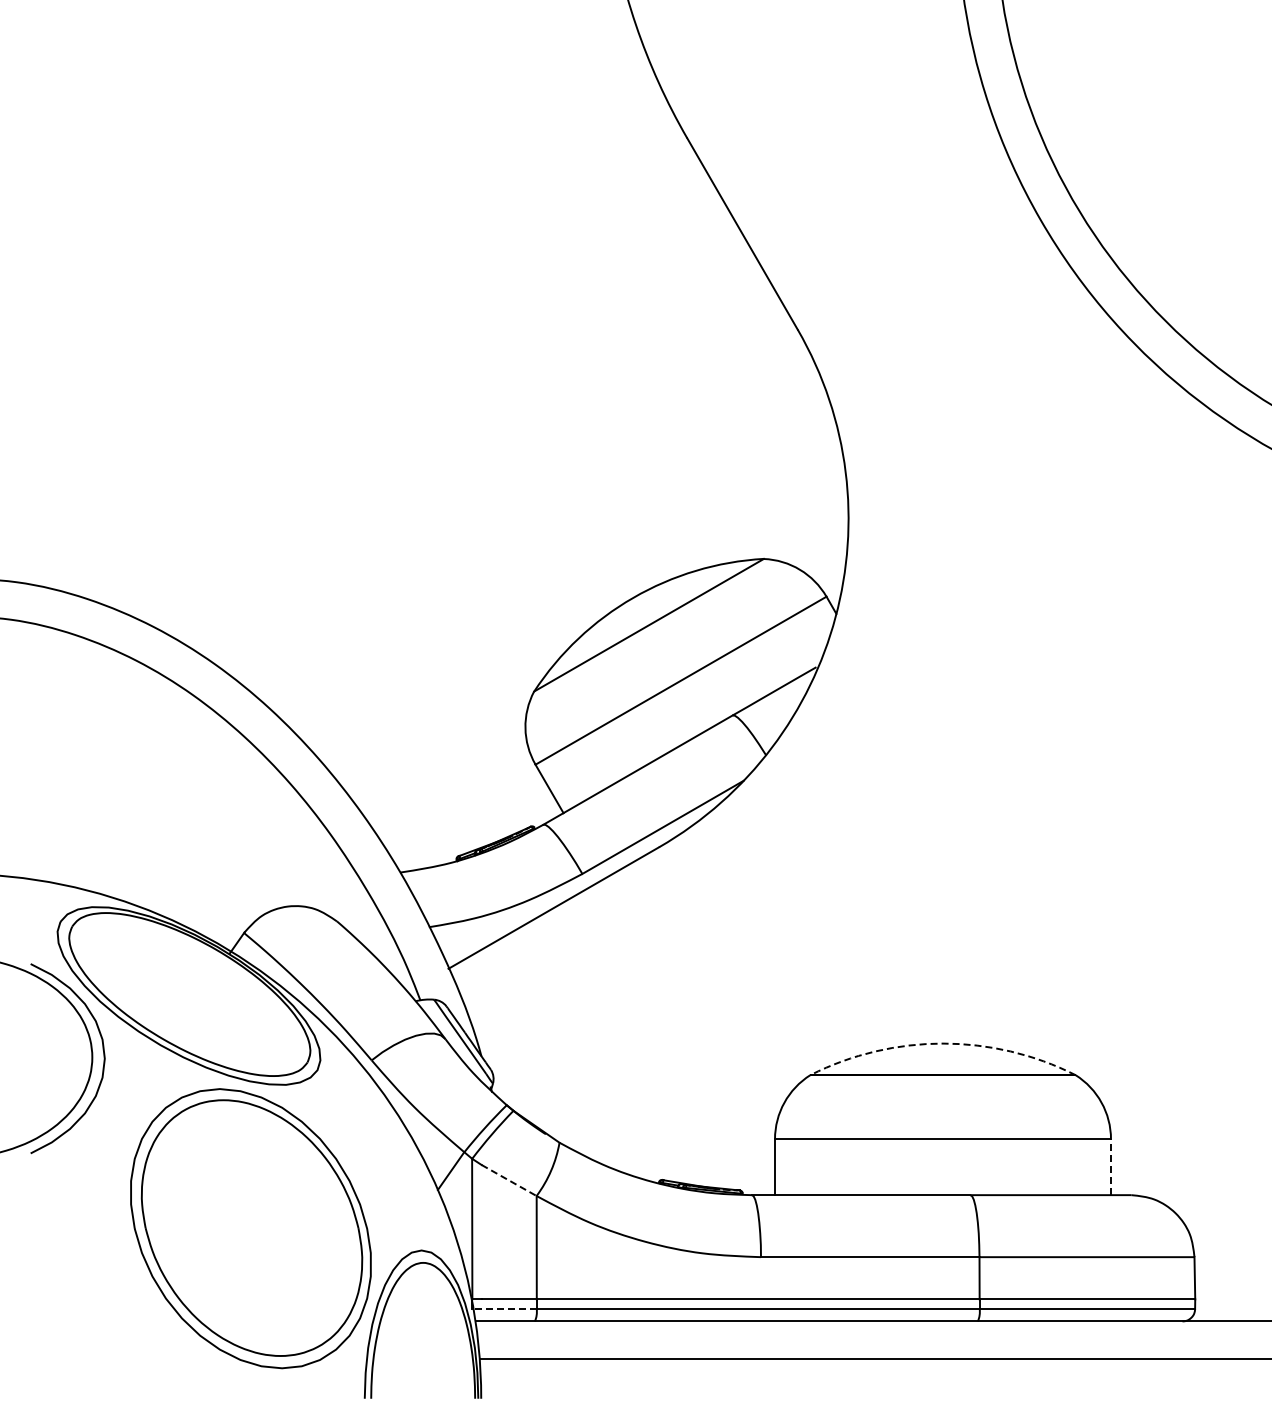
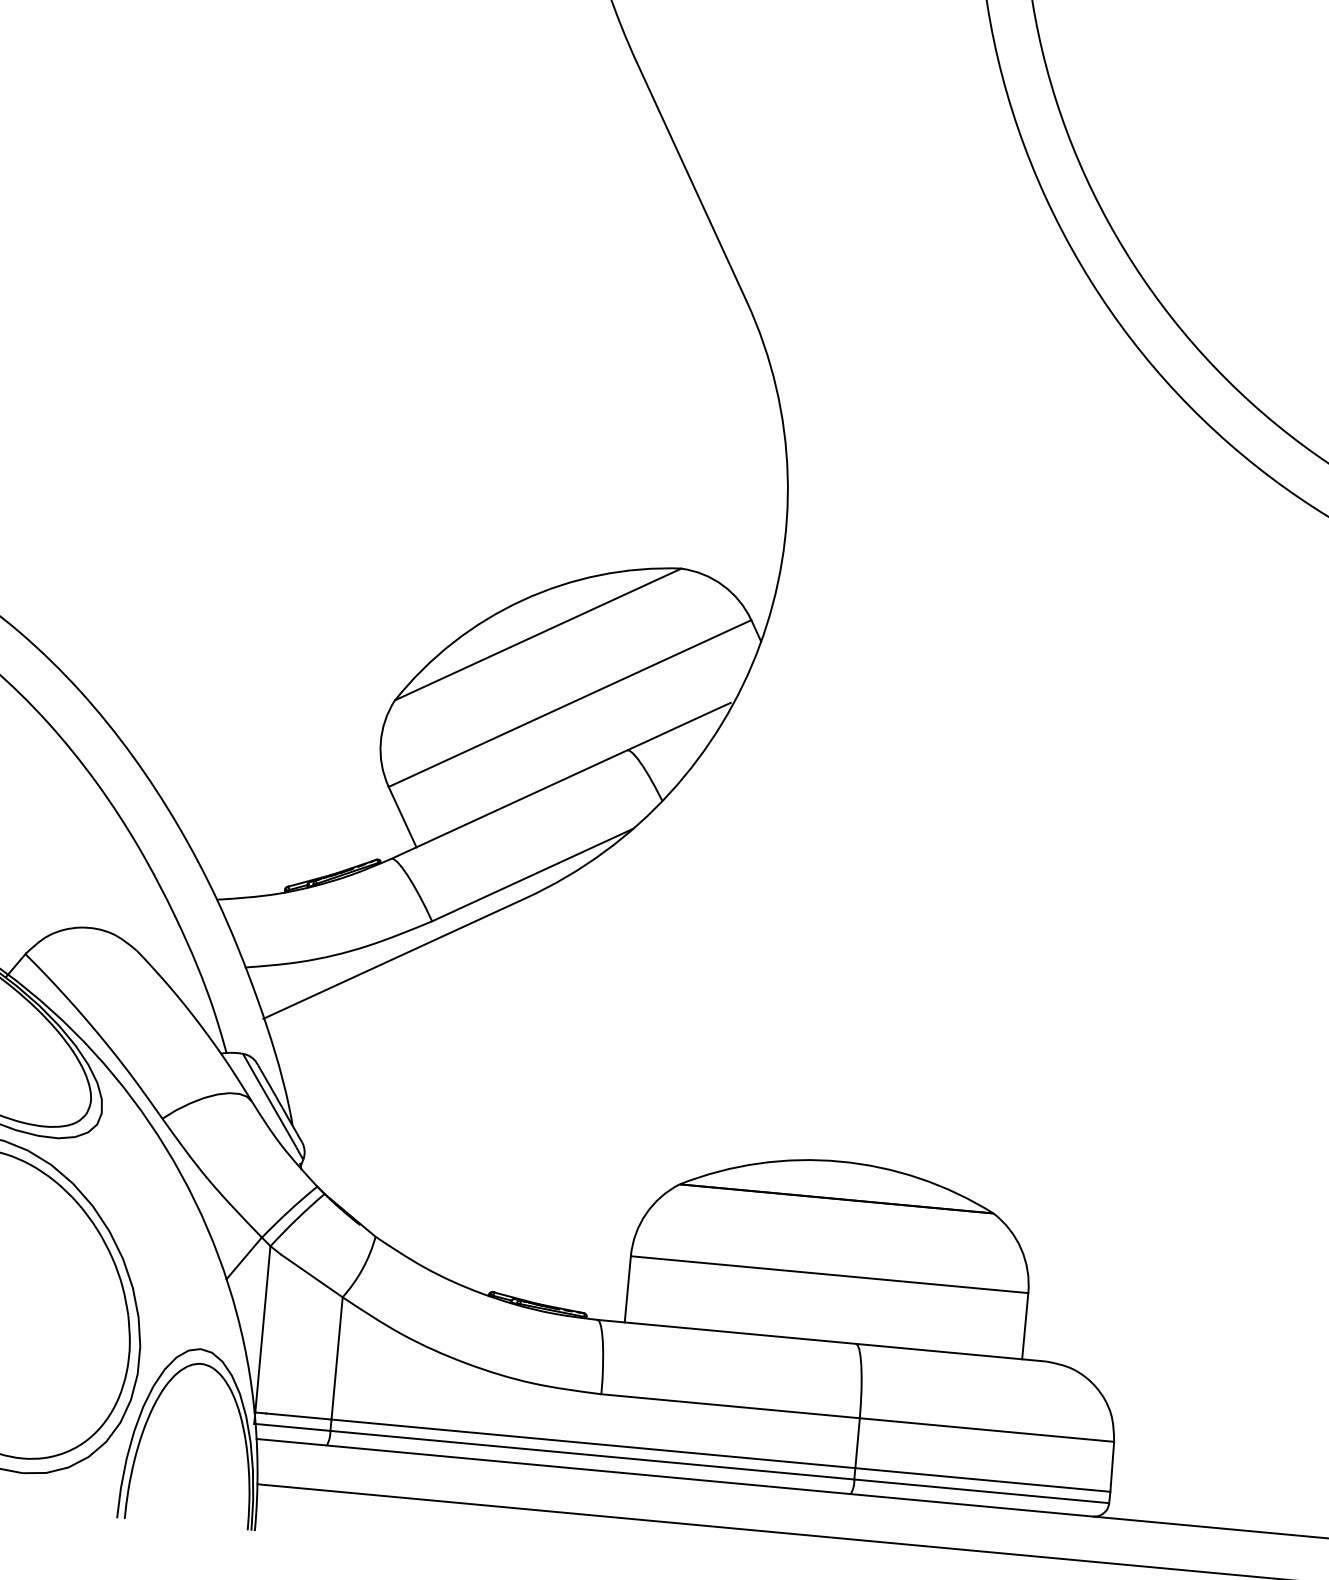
arc: (943, 1043) -> (840, 1161), dashed -> solid
line: (1110, 1167) -> (1024, 1326), dashed -> solid
line: (509, 1180) -> (312, 1275), dashed -> solid
line: (504, 1308) -> (292, 1426), dashed -> solid

